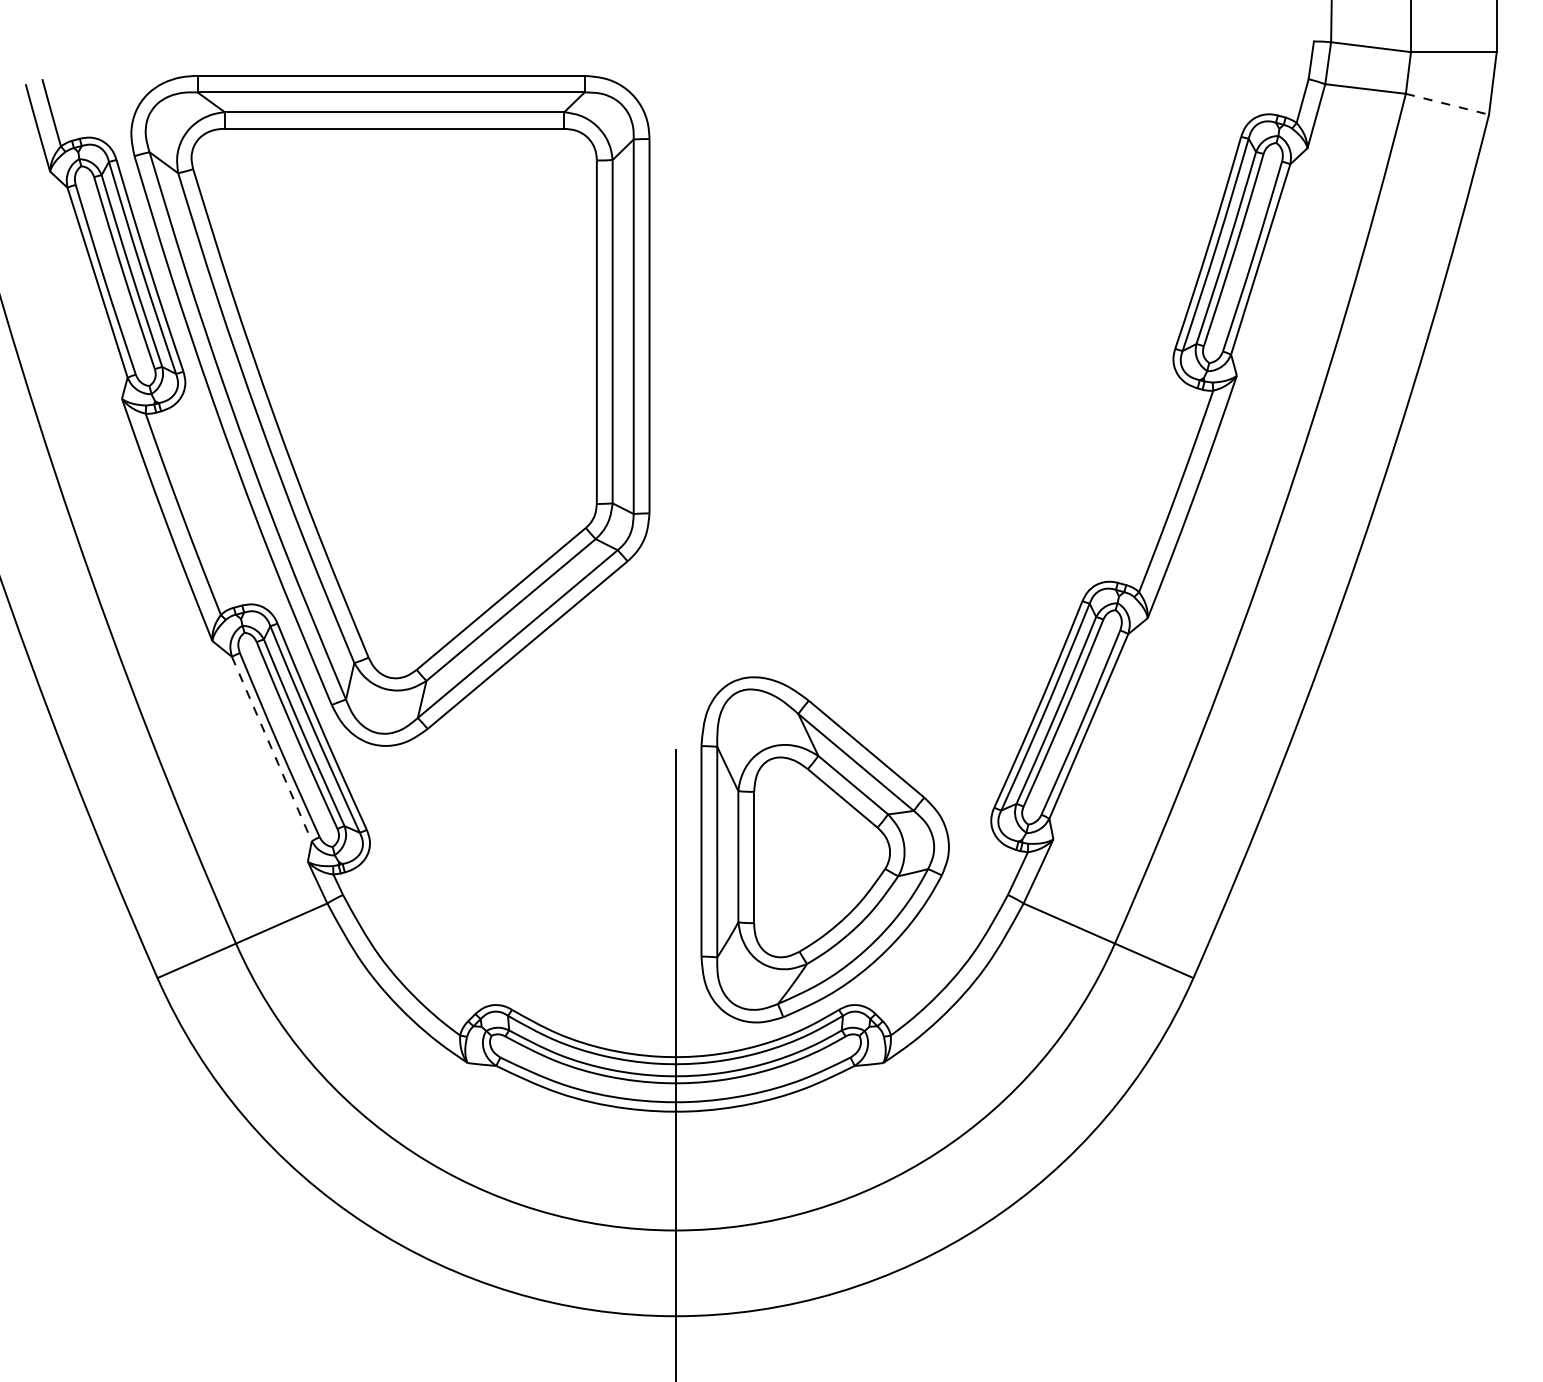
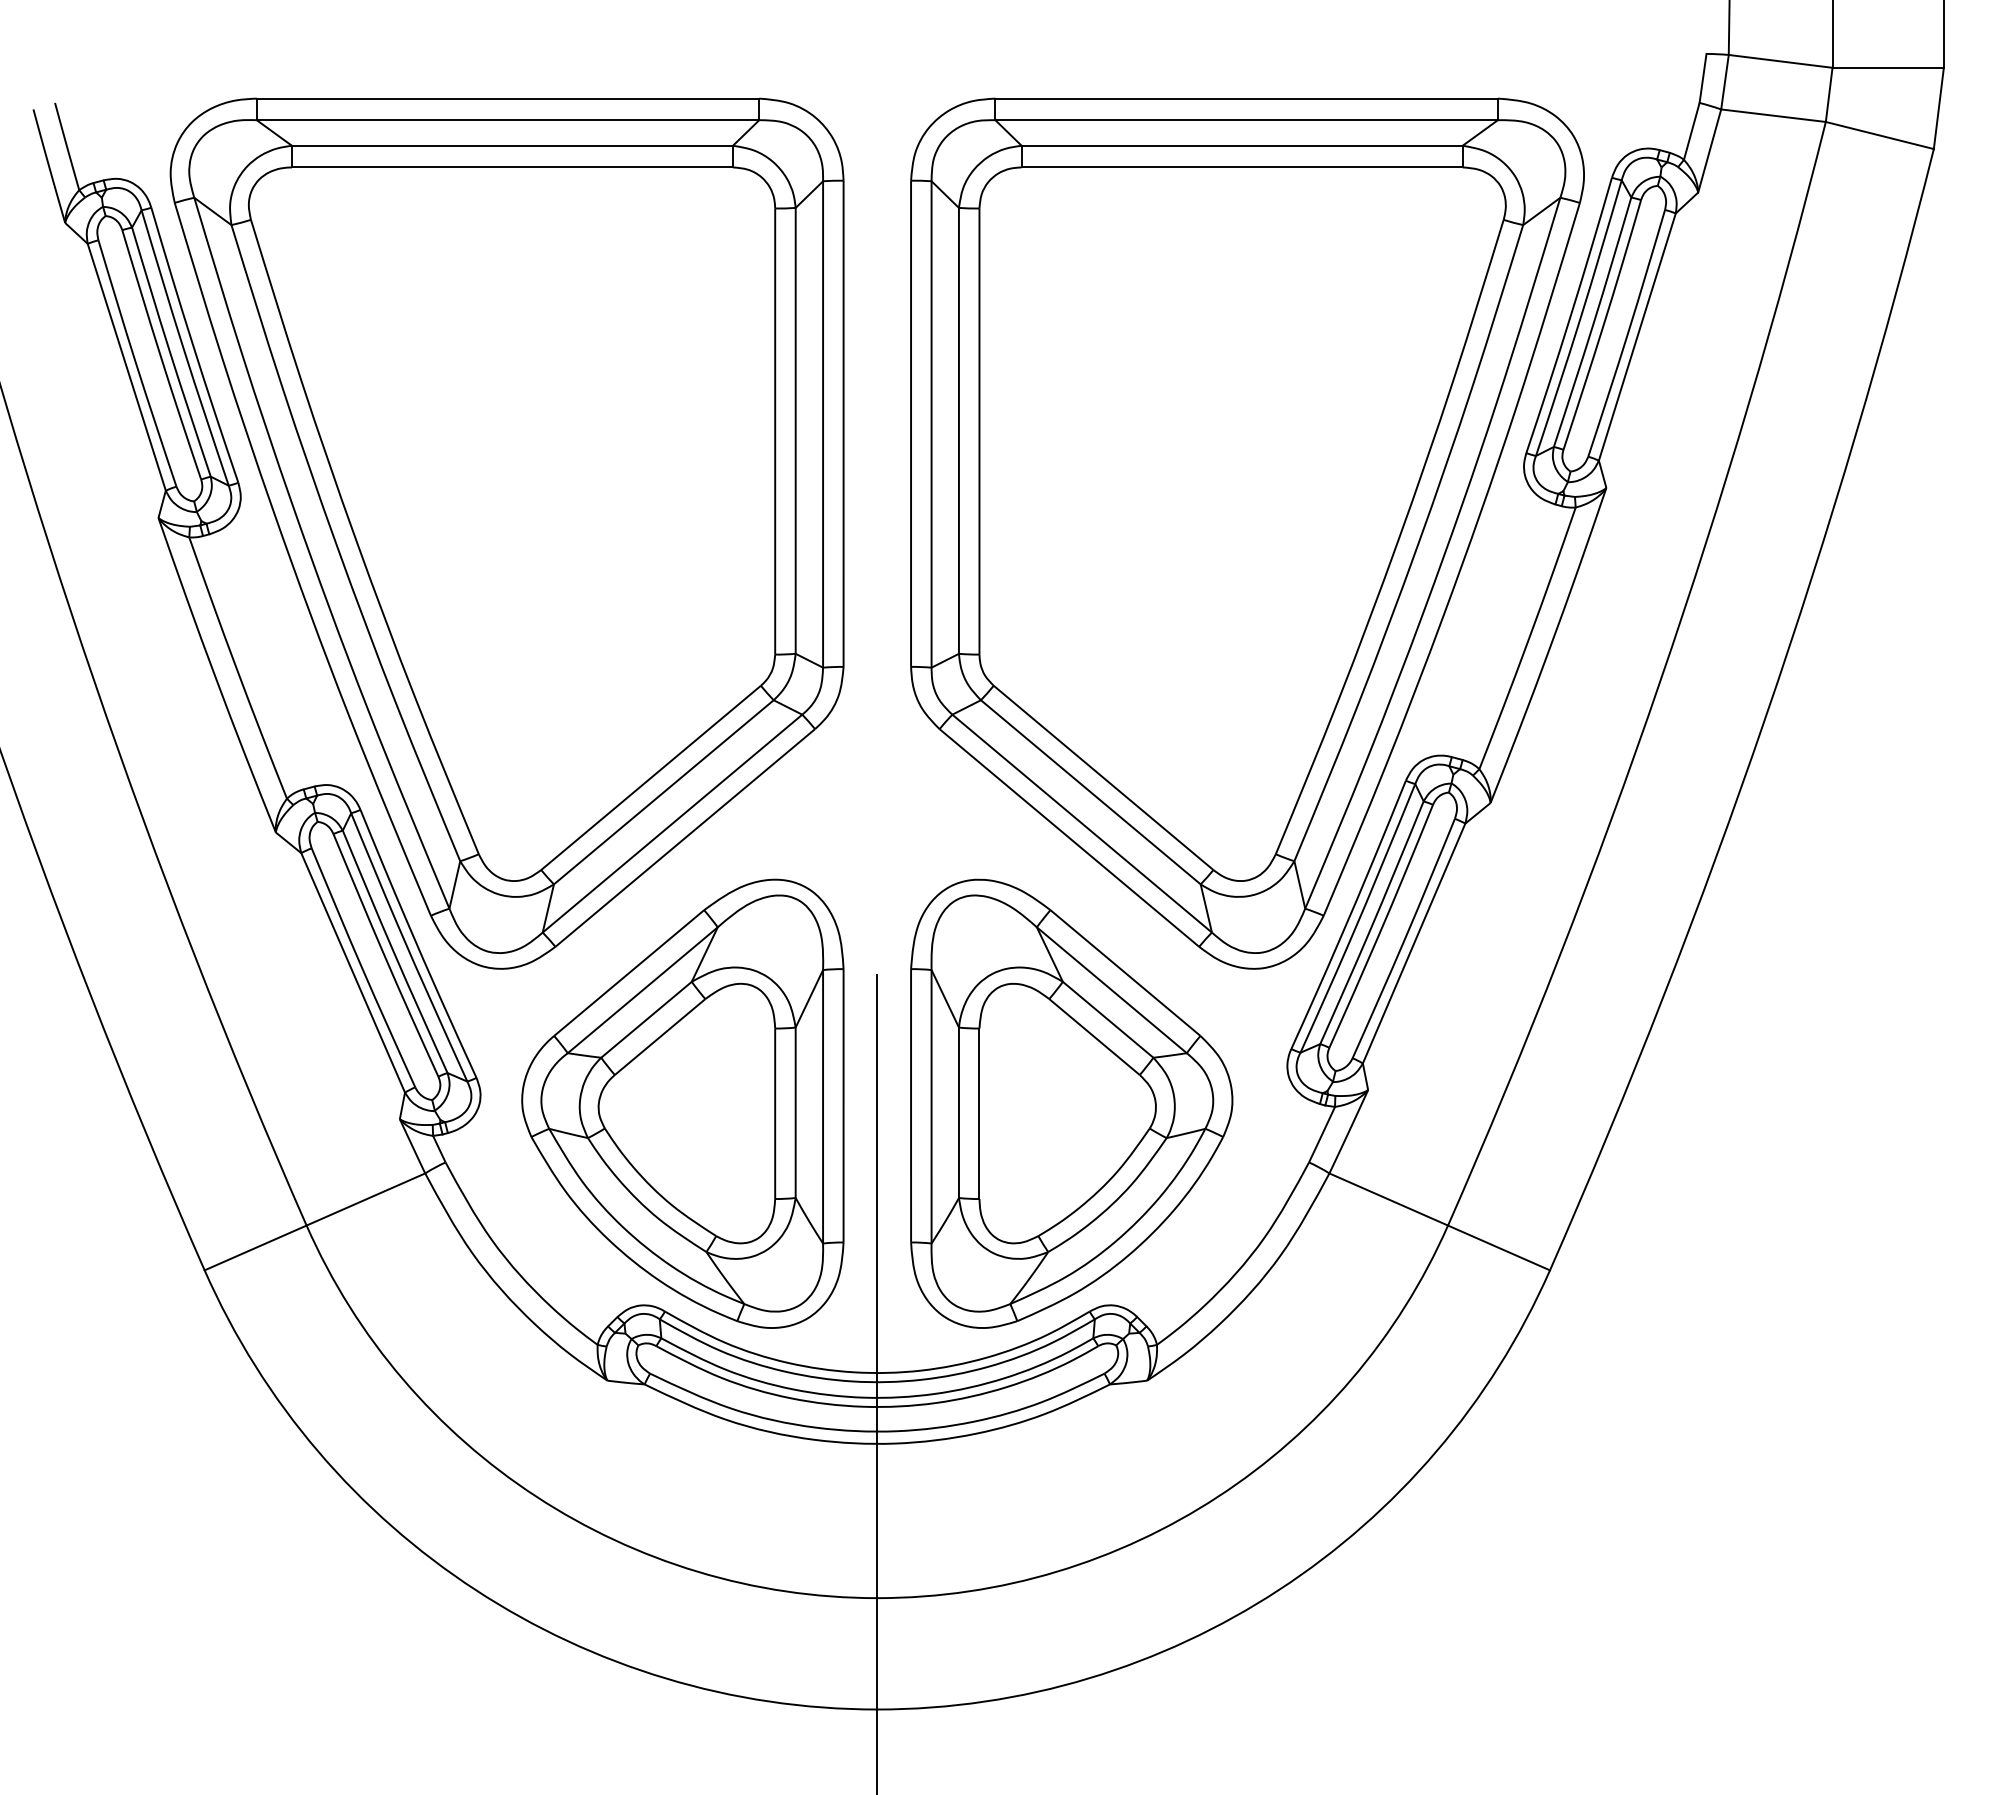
line: (1447, 104) -> (1879, 135), dashed -> solid
part: (960, 410) -> (1247, 533), added
line: (272, 748) -> (353, 972), dashed -> solid
part: (525, 849) -> (682, 1103), added

